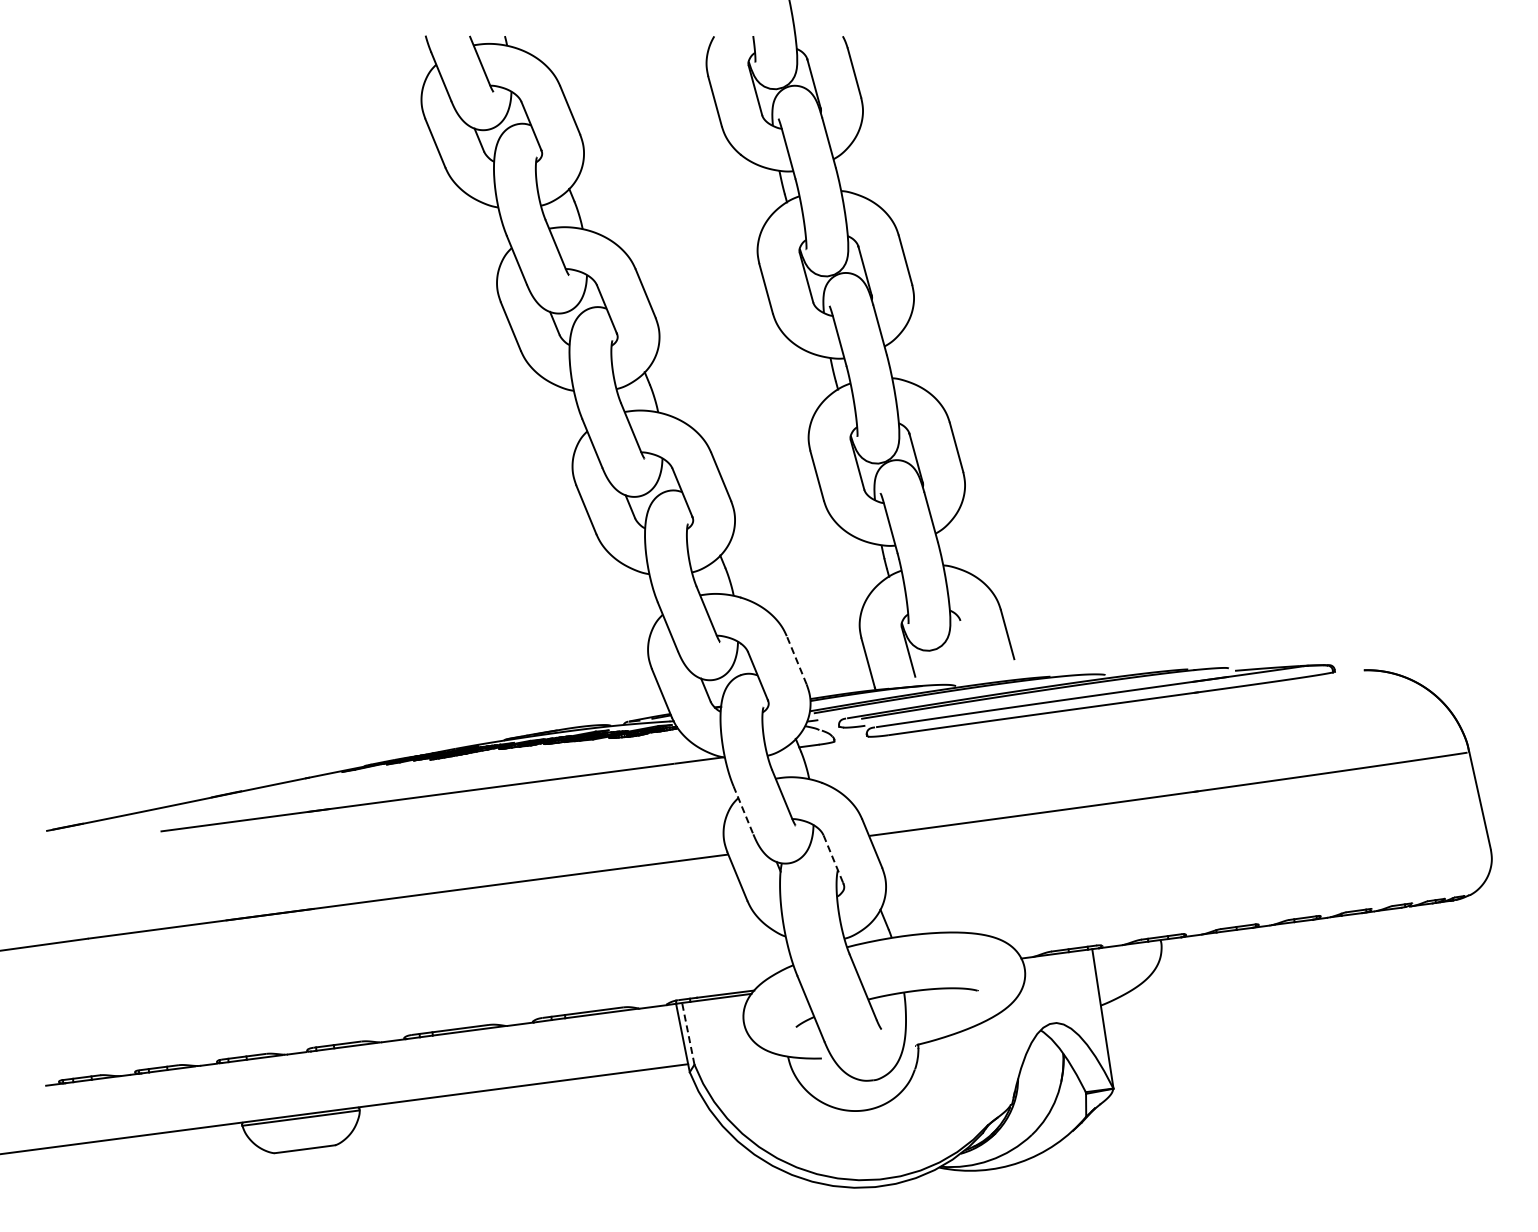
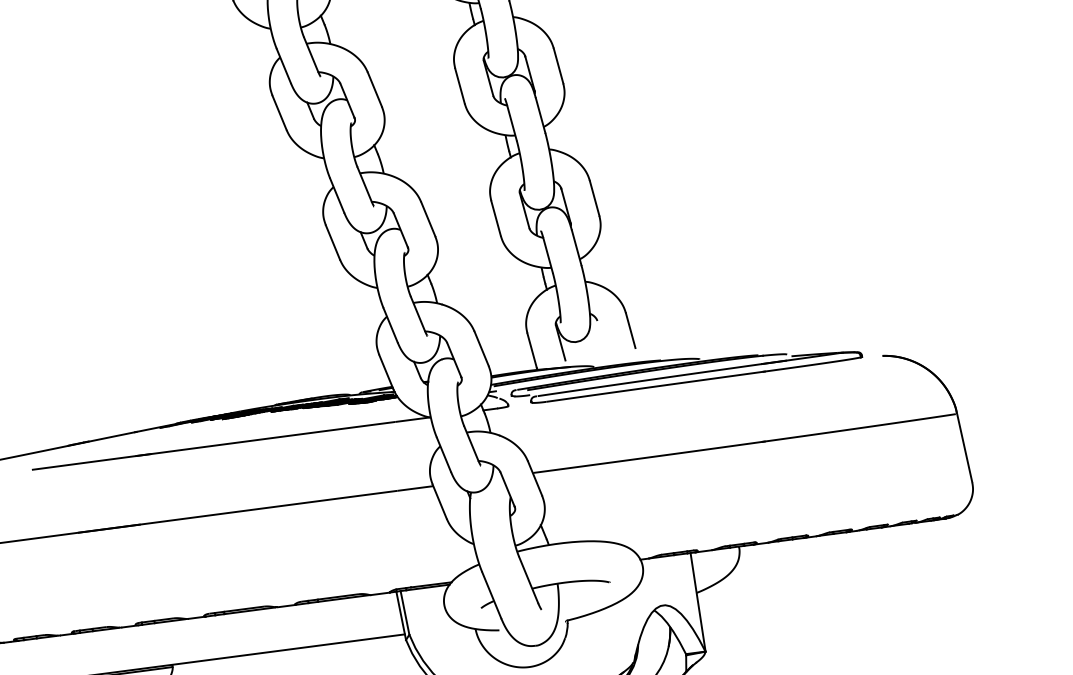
line: (796, 659) -> (481, 348), dashed -> solid
line: (743, 810) -> (444, 455), dashed -> solid
line: (833, 859) -> (507, 489), dashed -> solid
line: (688, 1033) -> (405, 612), dashed -> solid

